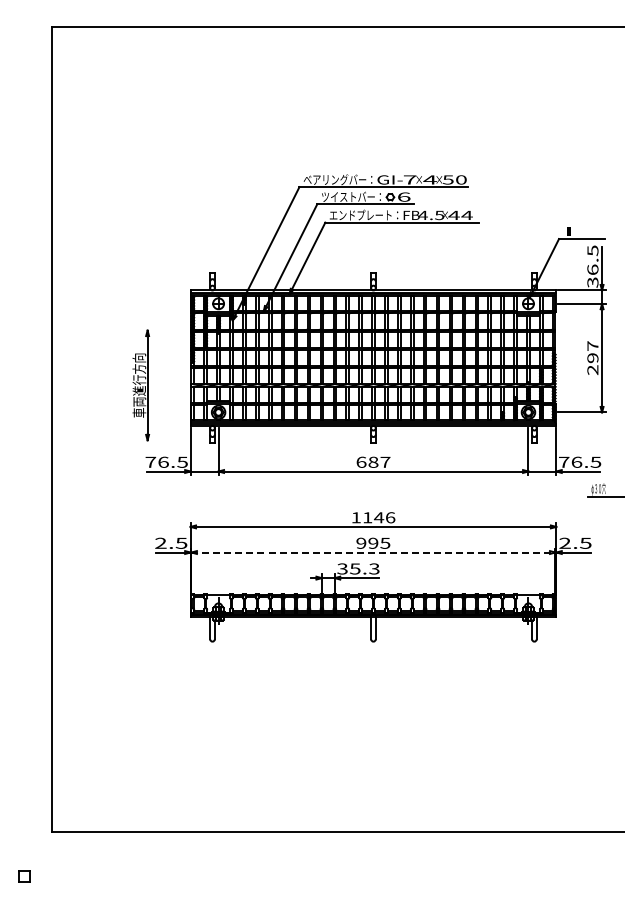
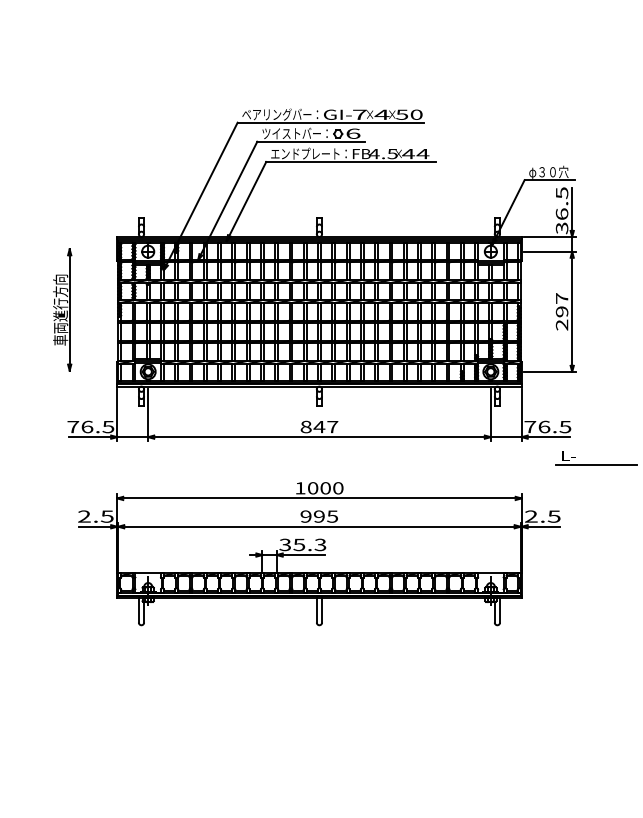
text: (580, 231) -> (548, 171), L- -> φ３０穴
part: (140, 385) -> (61, 310), moved
text: (367, 461) -> (312, 426), 687 -> 847
text: (598, 489) -> (568, 457), φ３０穴 -> L-
text: (379, 517) -> (326, 488), 1146 -> 1000
line: (373, 552) -> (319, 526), dashed -> solid

